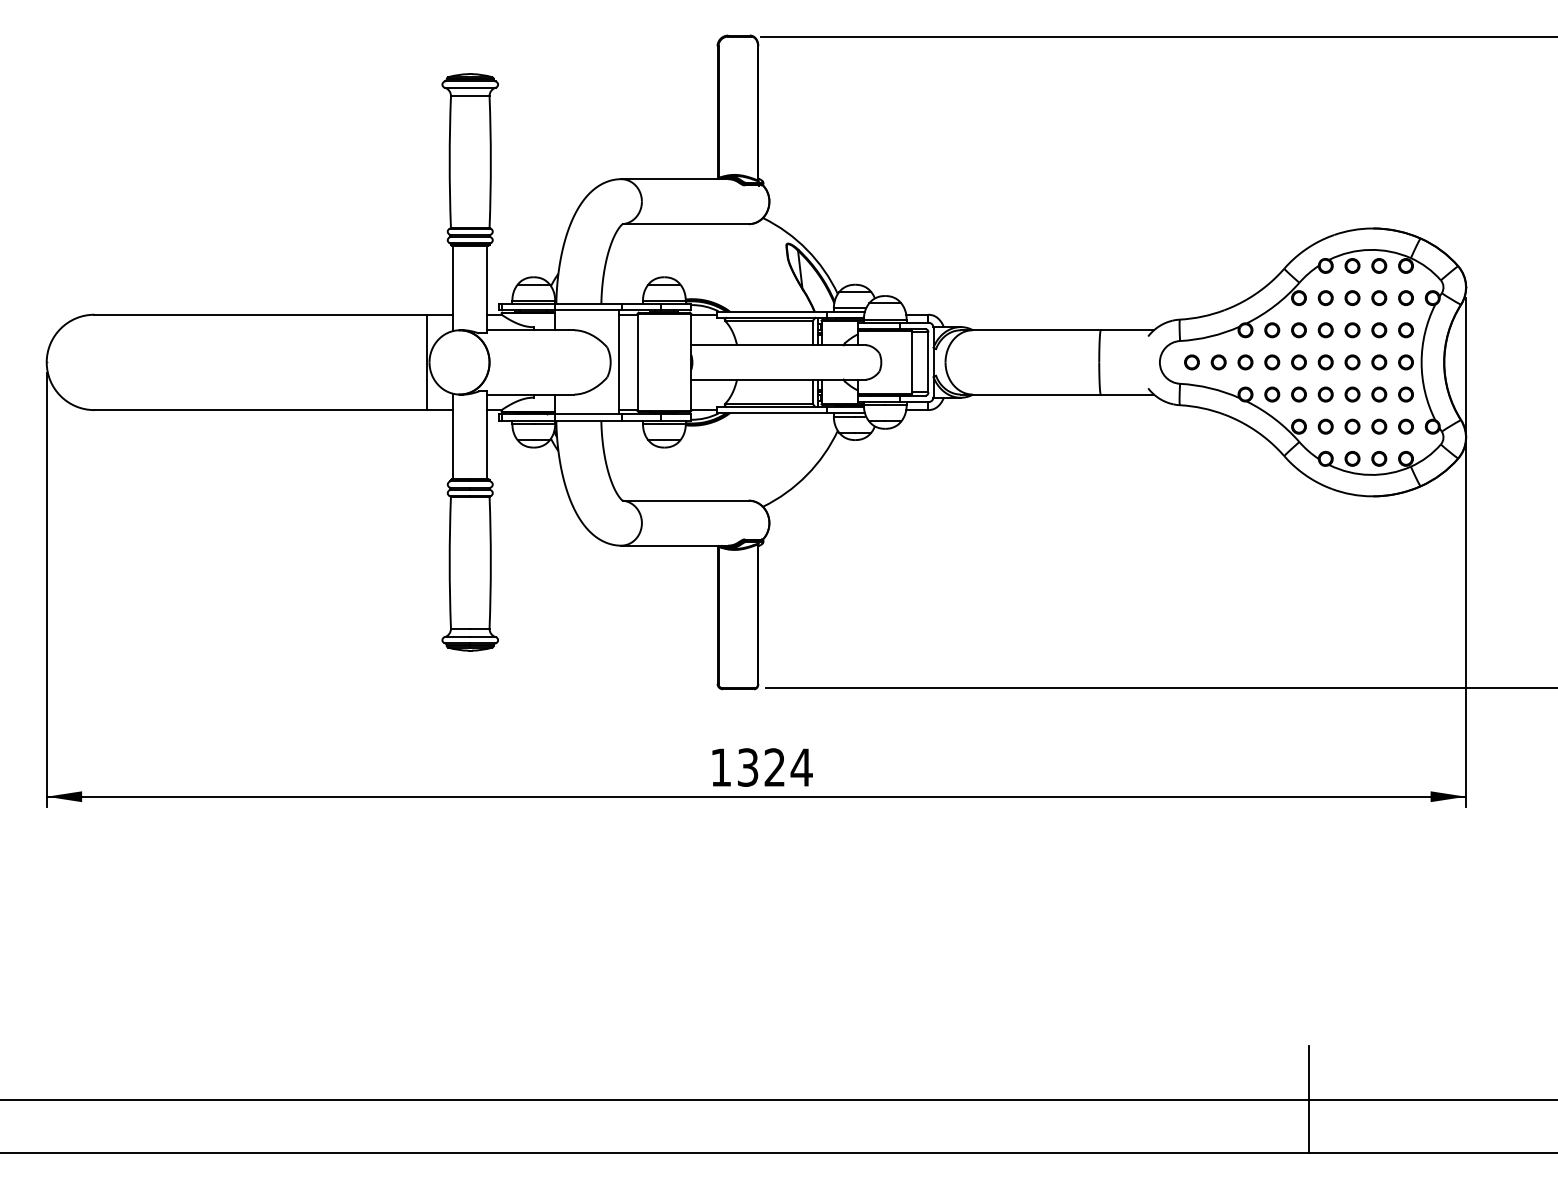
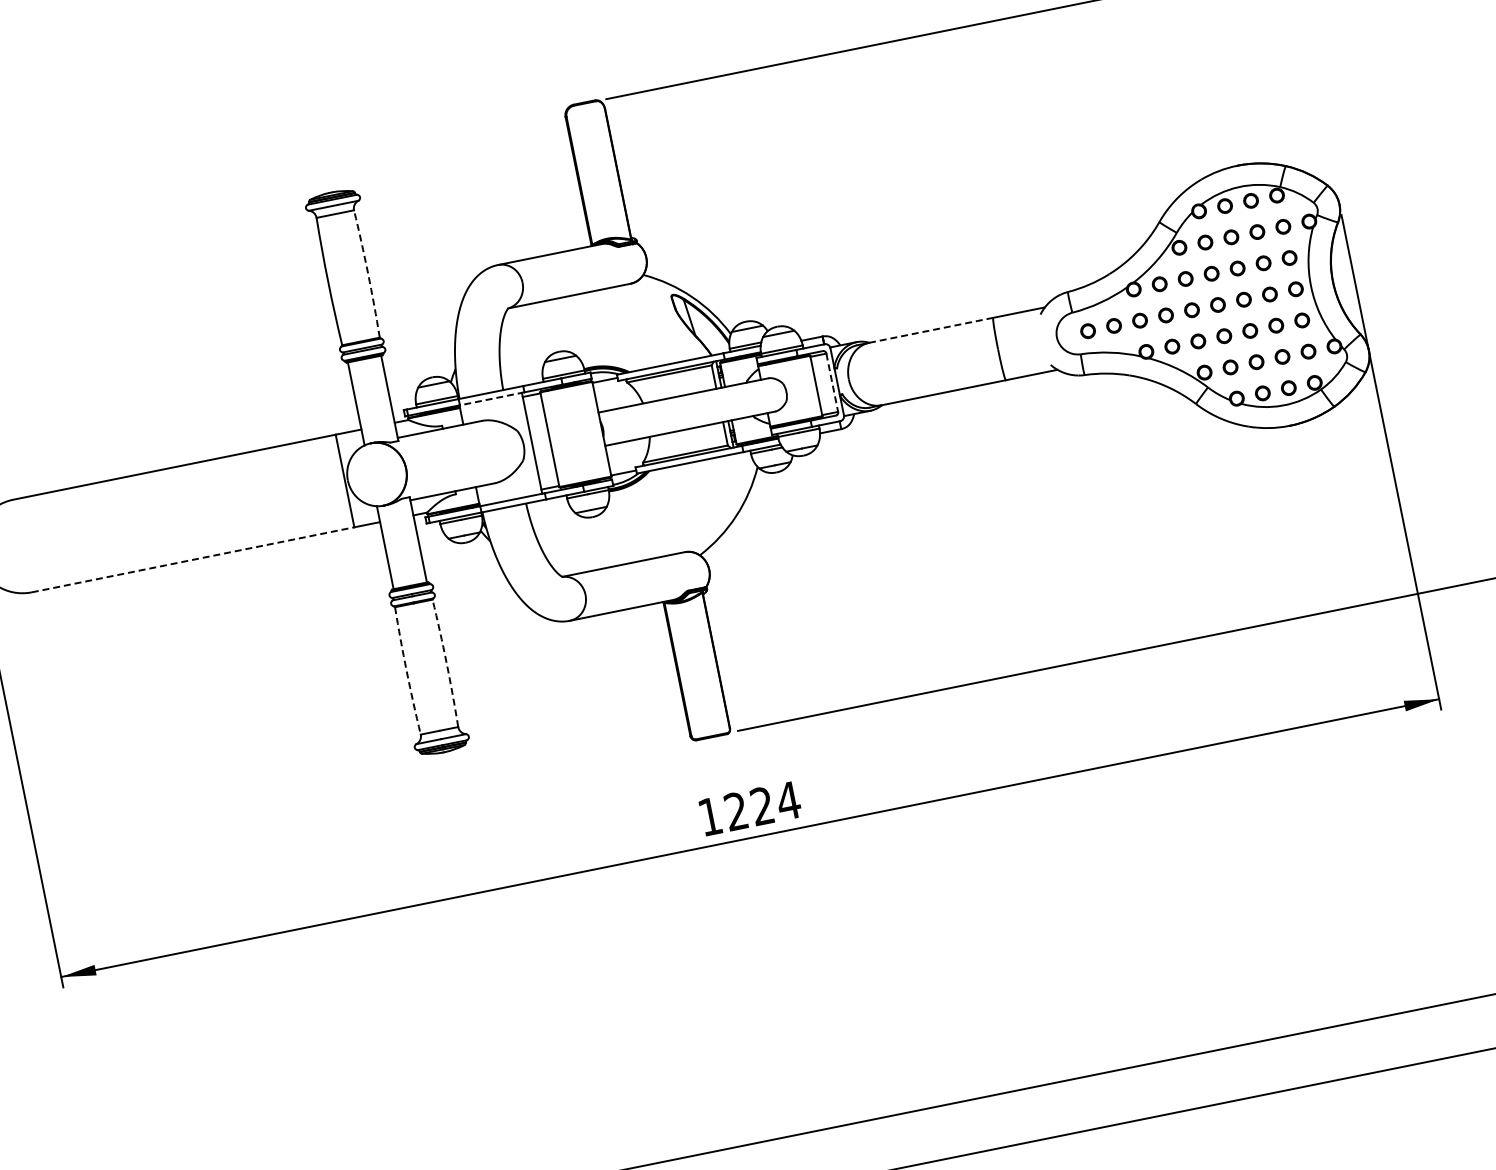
arc: (490, 161) -> (367, 273), solid -> dashed
line: (588, 310) -> (492, 398), solid -> dashed
line: (1036, 330) -> (930, 330), solid -> dashed
line: (928, 362) -> (832, 382), solid -> dashed
line: (261, 410) -> (194, 560), solid -> dashed
arc: (449, 562) -> (406, 670), solid -> dashed
arc: (490, 562) -> (446, 662), solid -> dashed
text: (747, 767) -> (735, 811), 1324 -> 1224
line: (1308, 1099) -> (1345, 1023), removed

